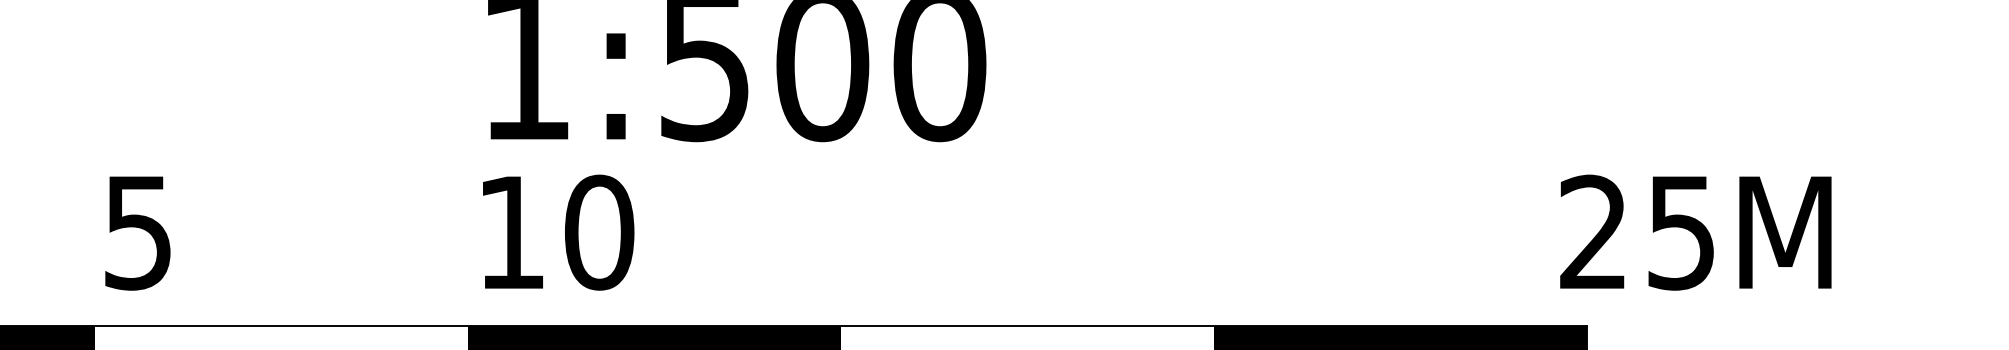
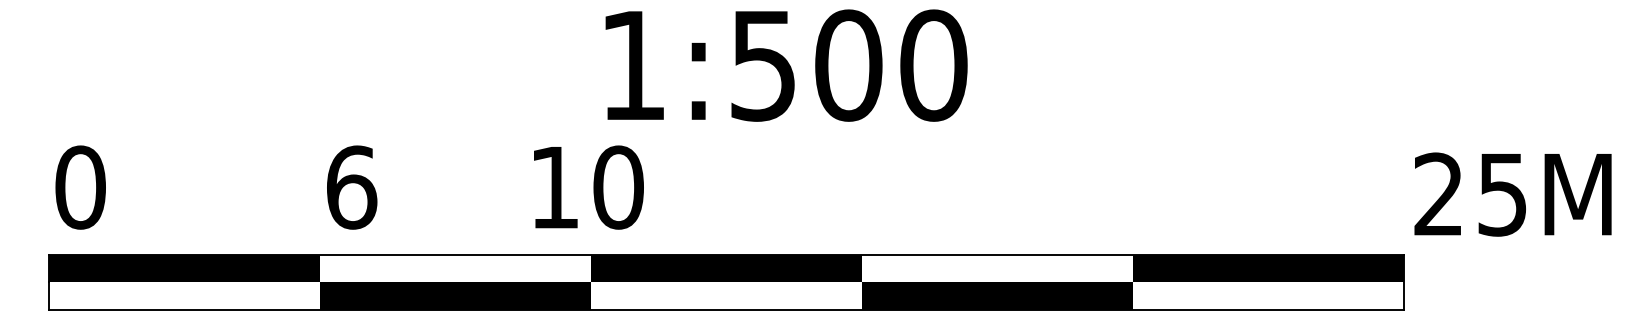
text: (139, 232) -> (352, 187), 5 -> 6
text: (558, 232) -> (588, 187), moved
text: (1695, 232) -> (1512, 194), moved

